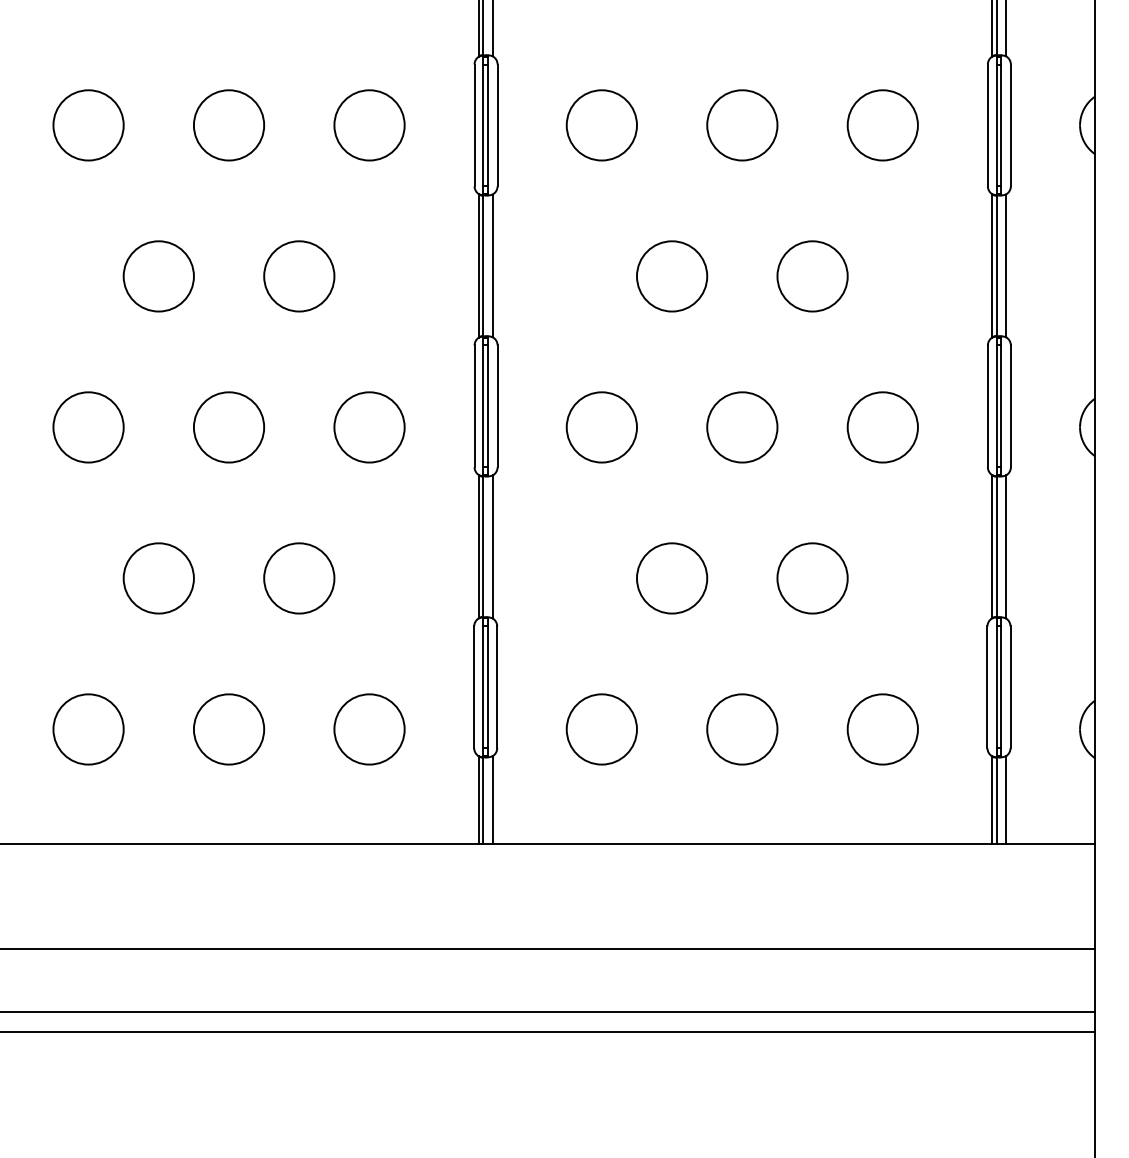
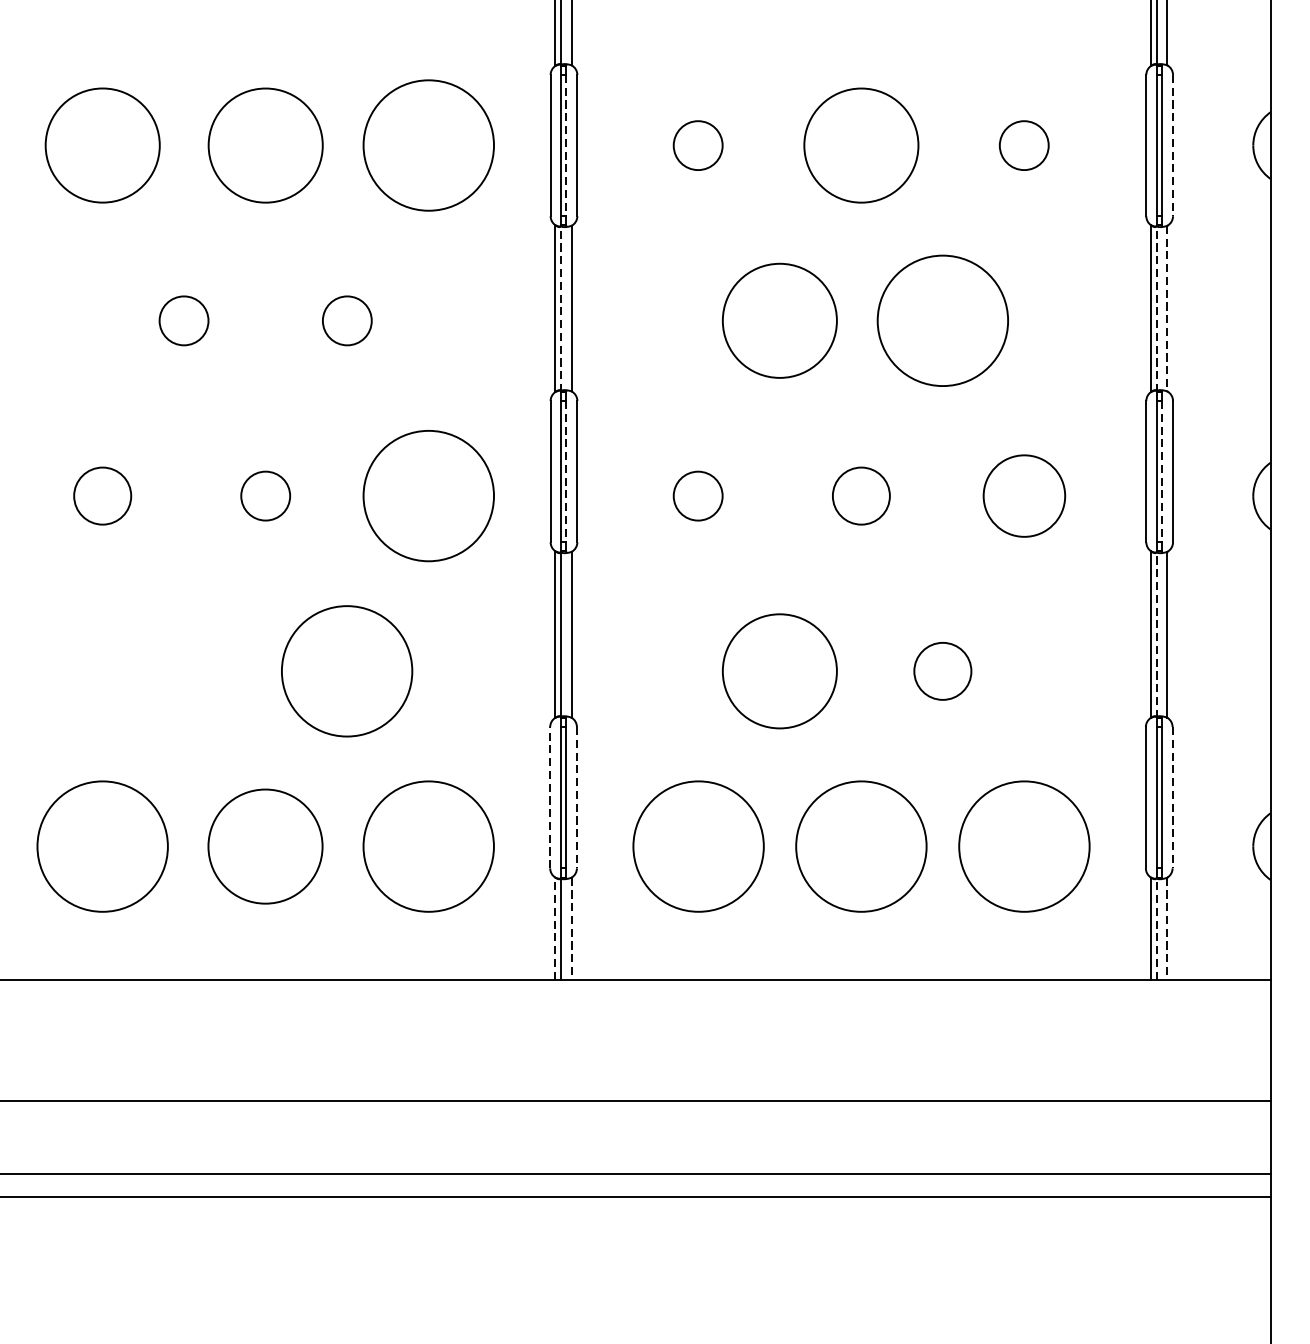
circle: (88, 125) -> (102, 145), size x1.4
circle: (228, 125) -> (265, 145), size x1.4
circle: (369, 125) -> (428, 145), size x1.6
line: (488, 125) -> (566, 145), solid -> dashed
circle: (601, 125) -> (697, 145), size x0.6
circle: (742, 125) -> (861, 145), size x1.4
circle: (882, 125) -> (1024, 145), size x0.6
line: (1010, 125) -> (1172, 145), solid -> dashed
line: (483, 265) -> (560, 308), solid -> dashed
line: (996, 265) -> (1156, 308), solid -> dashed
line: (1006, 266) -> (1167, 309), solid -> dashed
circle: (158, 276) -> (183, 320), size x0.6
circle: (299, 276) -> (347, 320), size x0.6
circle: (671, 276) -> (779, 320), size x1.4
circle: (812, 276) -> (942, 320), size x1.6
line: (488, 406) -> (566, 471), solid -> dashed
line: (1001, 406) -> (1162, 471), solid -> dashed
circle: (88, 427) -> (102, 496), size x0.7
circle: (228, 427) -> (265, 496), size x0.6
circle: (369, 427) -> (428, 496), size x1.6
circle: (601, 427) -> (697, 496), size x0.6
circle: (742, 427) -> (861, 496), size x0.7
line: (996, 546) -> (1156, 634), solid -> dashed
circle: (158, 578) -> (183, 671), removed
circle: (299, 578) -> (347, 671), size x1.6
circle: (671, 578) -> (779, 671), size x1.4
circle: (812, 578) -> (942, 671), size x0.7
line: (474, 687) -> (550, 797), solid -> dashed
line: (497, 687) -> (577, 797), solid -> dashed
line: (1010, 687) -> (1172, 797), solid -> dashed
circle: (88, 729) -> (102, 846), size x1.6
circle: (229, 729) -> (266, 846), size x1.4
circle: (369, 729) -> (428, 846), size x1.6
circle: (601, 729) -> (697, 846), size x1.6
circle: (742, 729) -> (861, 846), size x1.6
circle: (882, 729) -> (1024, 846), size x1.6
line: (478, 799) -> (555, 927), solid -> dashed
line: (996, 799) -> (1156, 927), solid -> dashed
line: (492, 800) -> (571, 929), solid -> dashed
line: (1006, 800) -> (1167, 929), solid -> dashed

